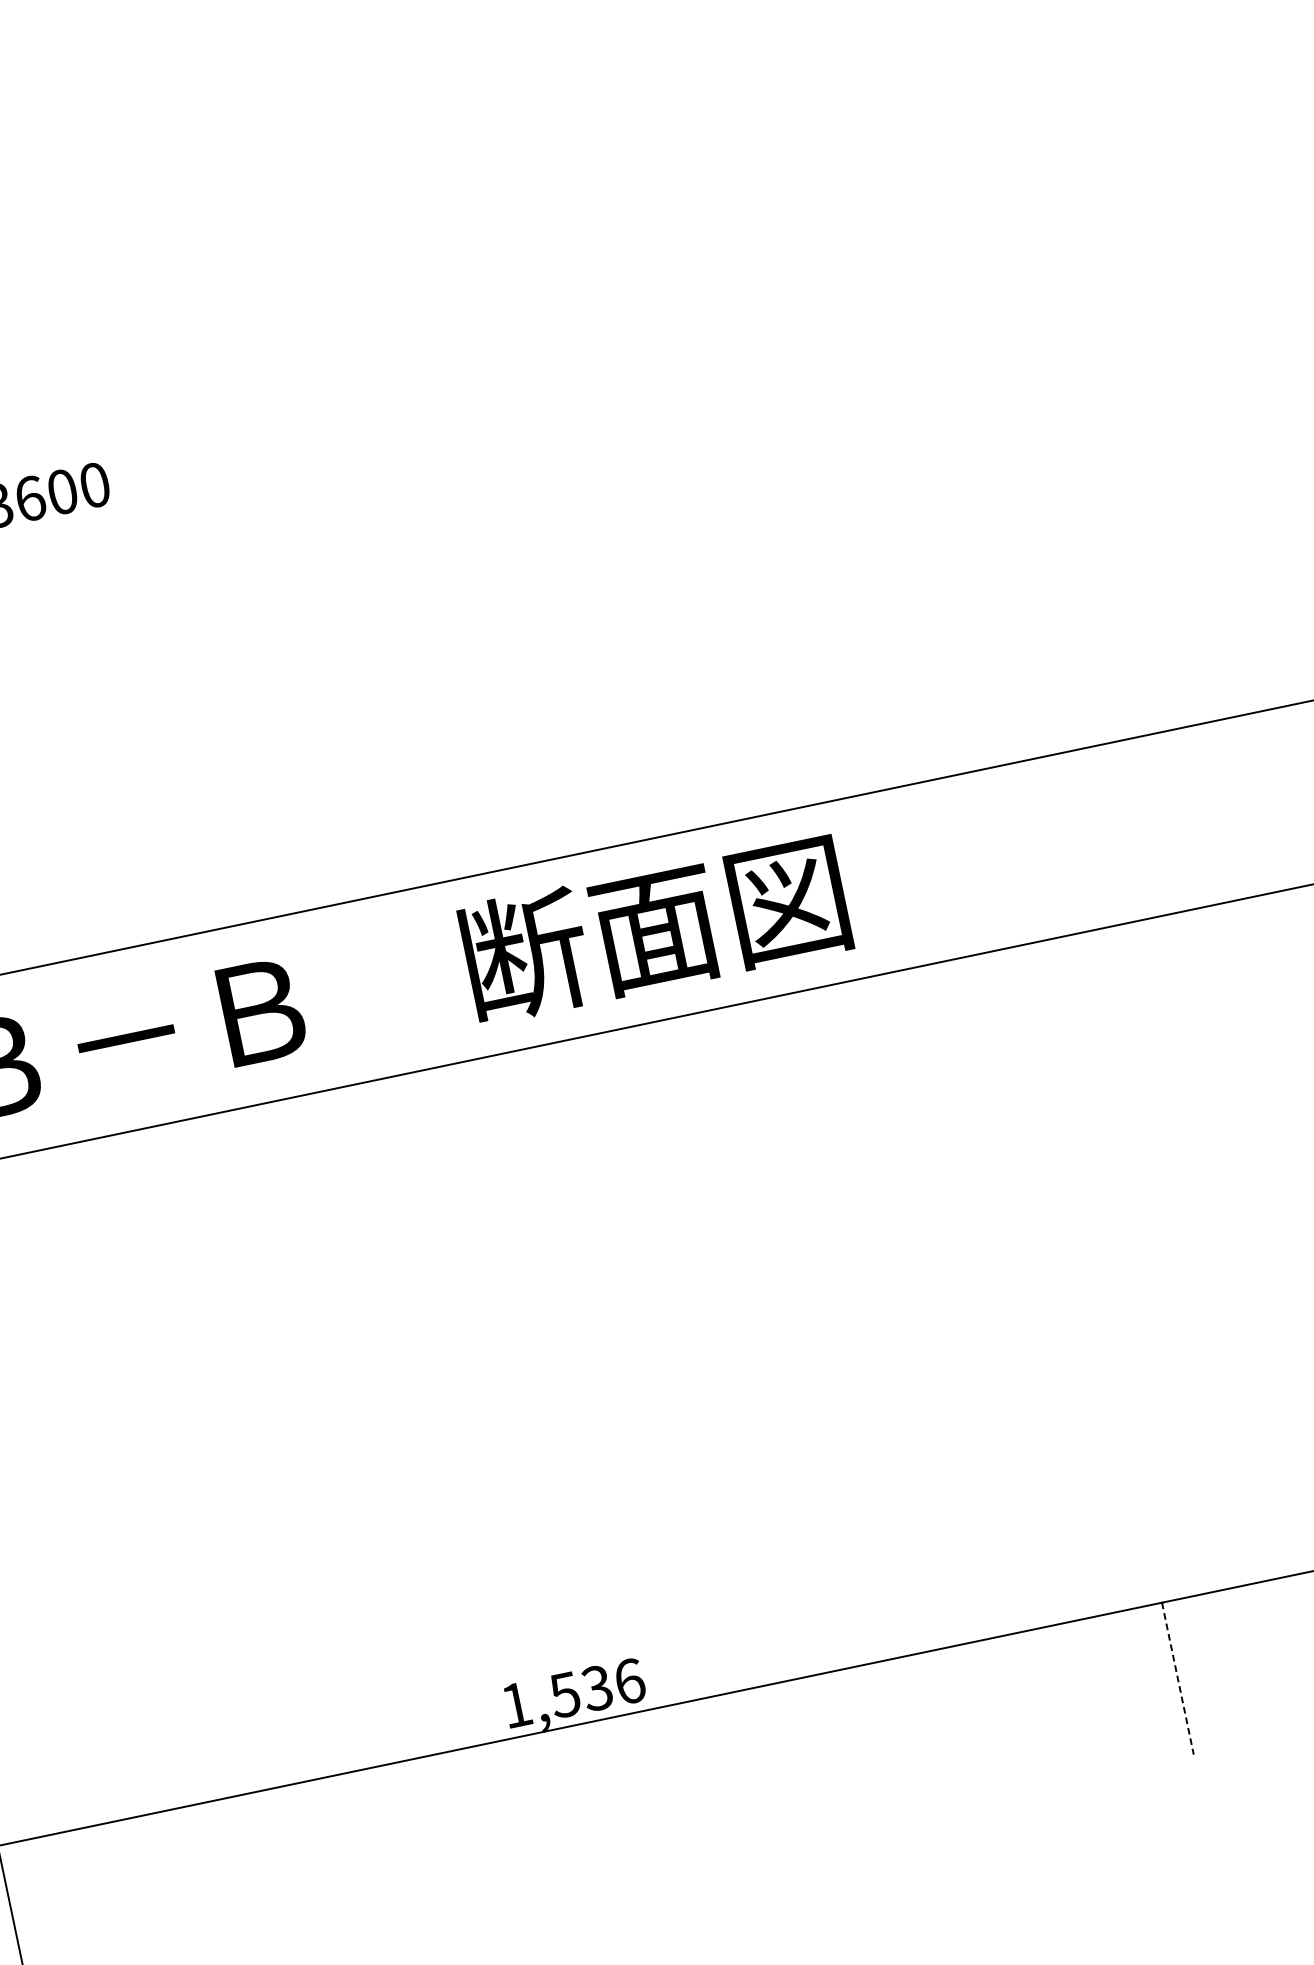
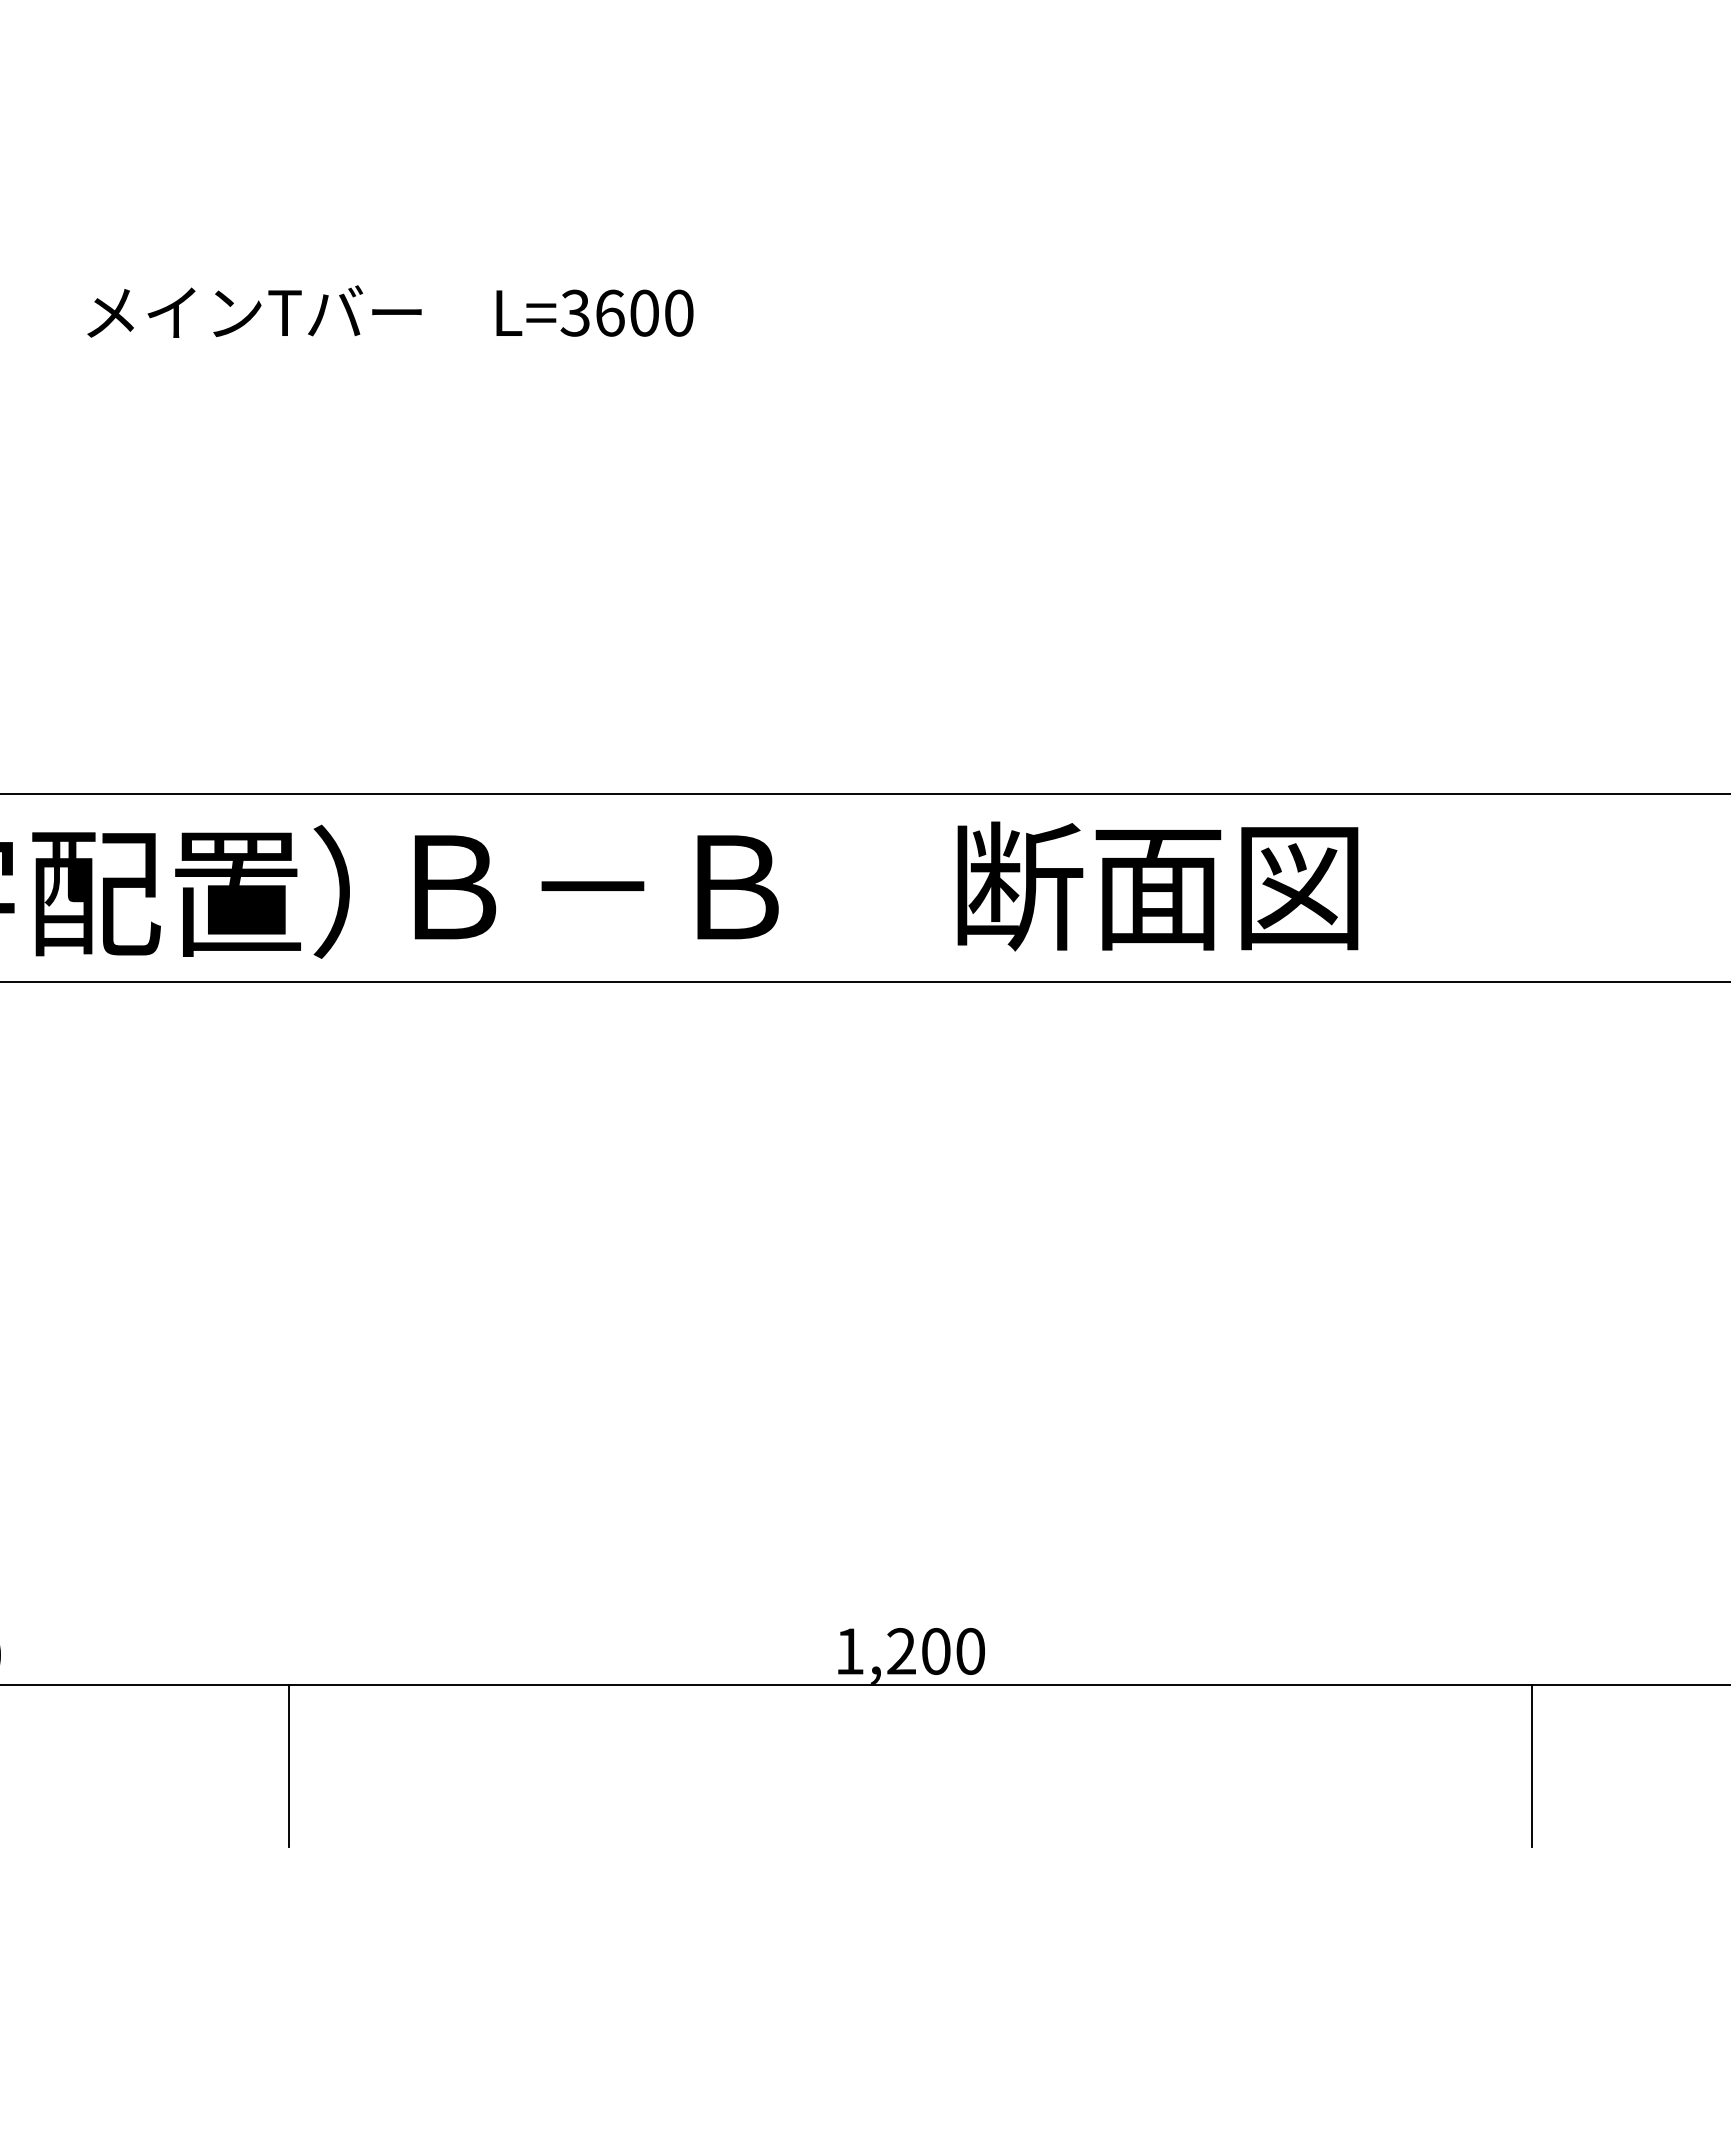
line: (1178, 1679) -> (1532, 1766), dashed -> solid
text: (596, 1688) -> (935, 1651), 1,536 -> 1,200

